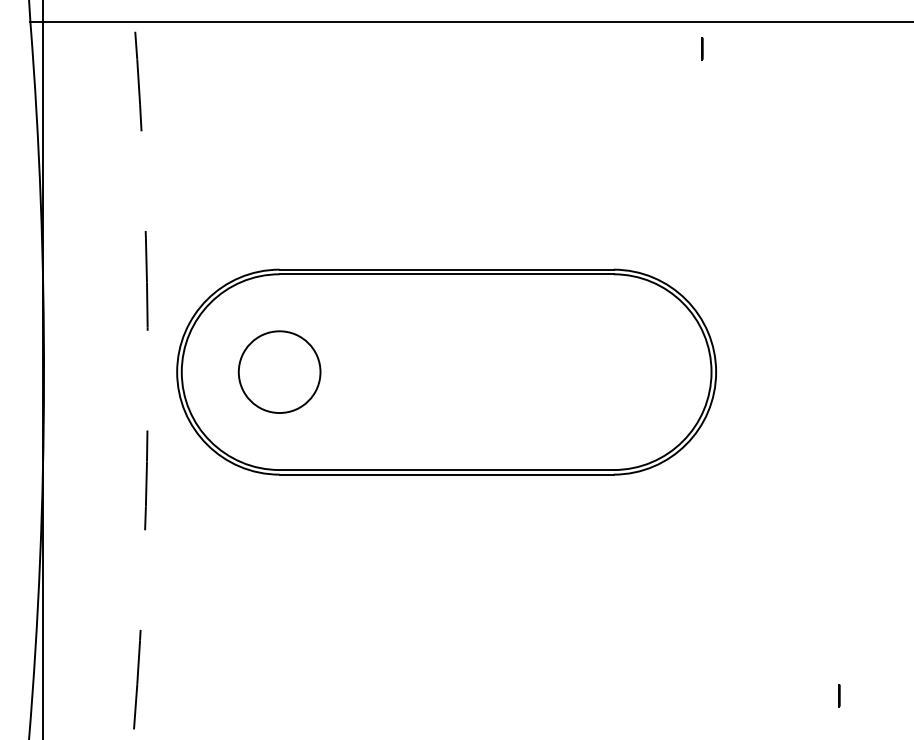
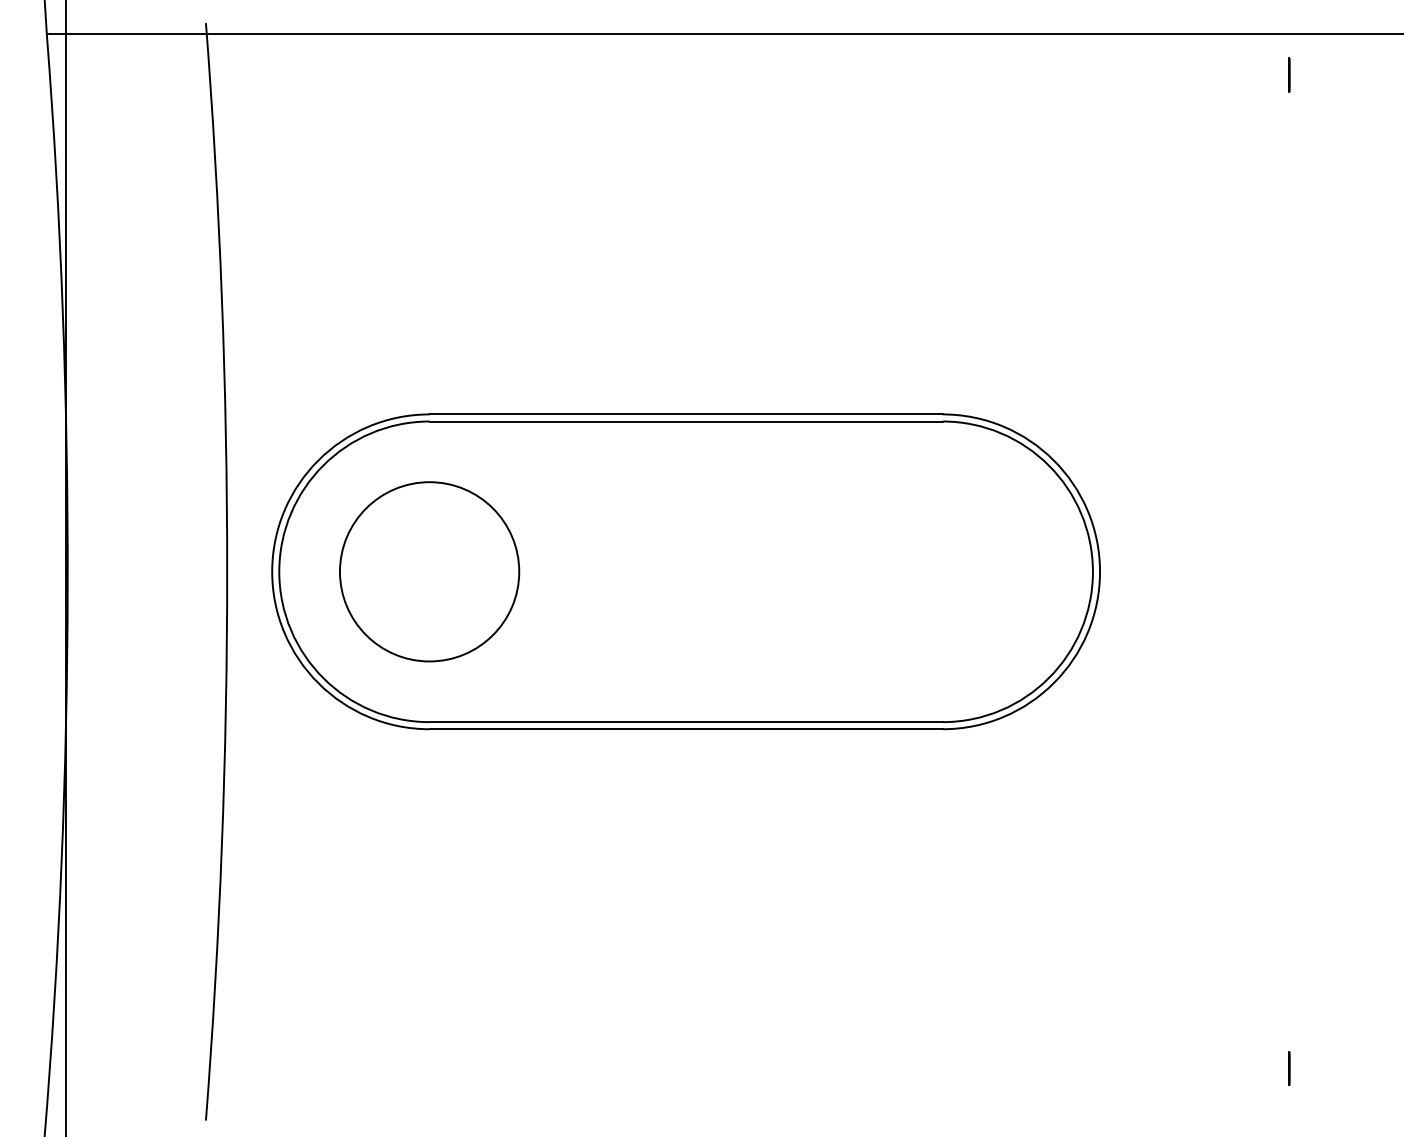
line: (702, 48) -> (1289, 74), moved
circle: (279, 371) -> (429, 570), size x1.43
arc: (147, 372) -> (226, 572), dashed -> solid

